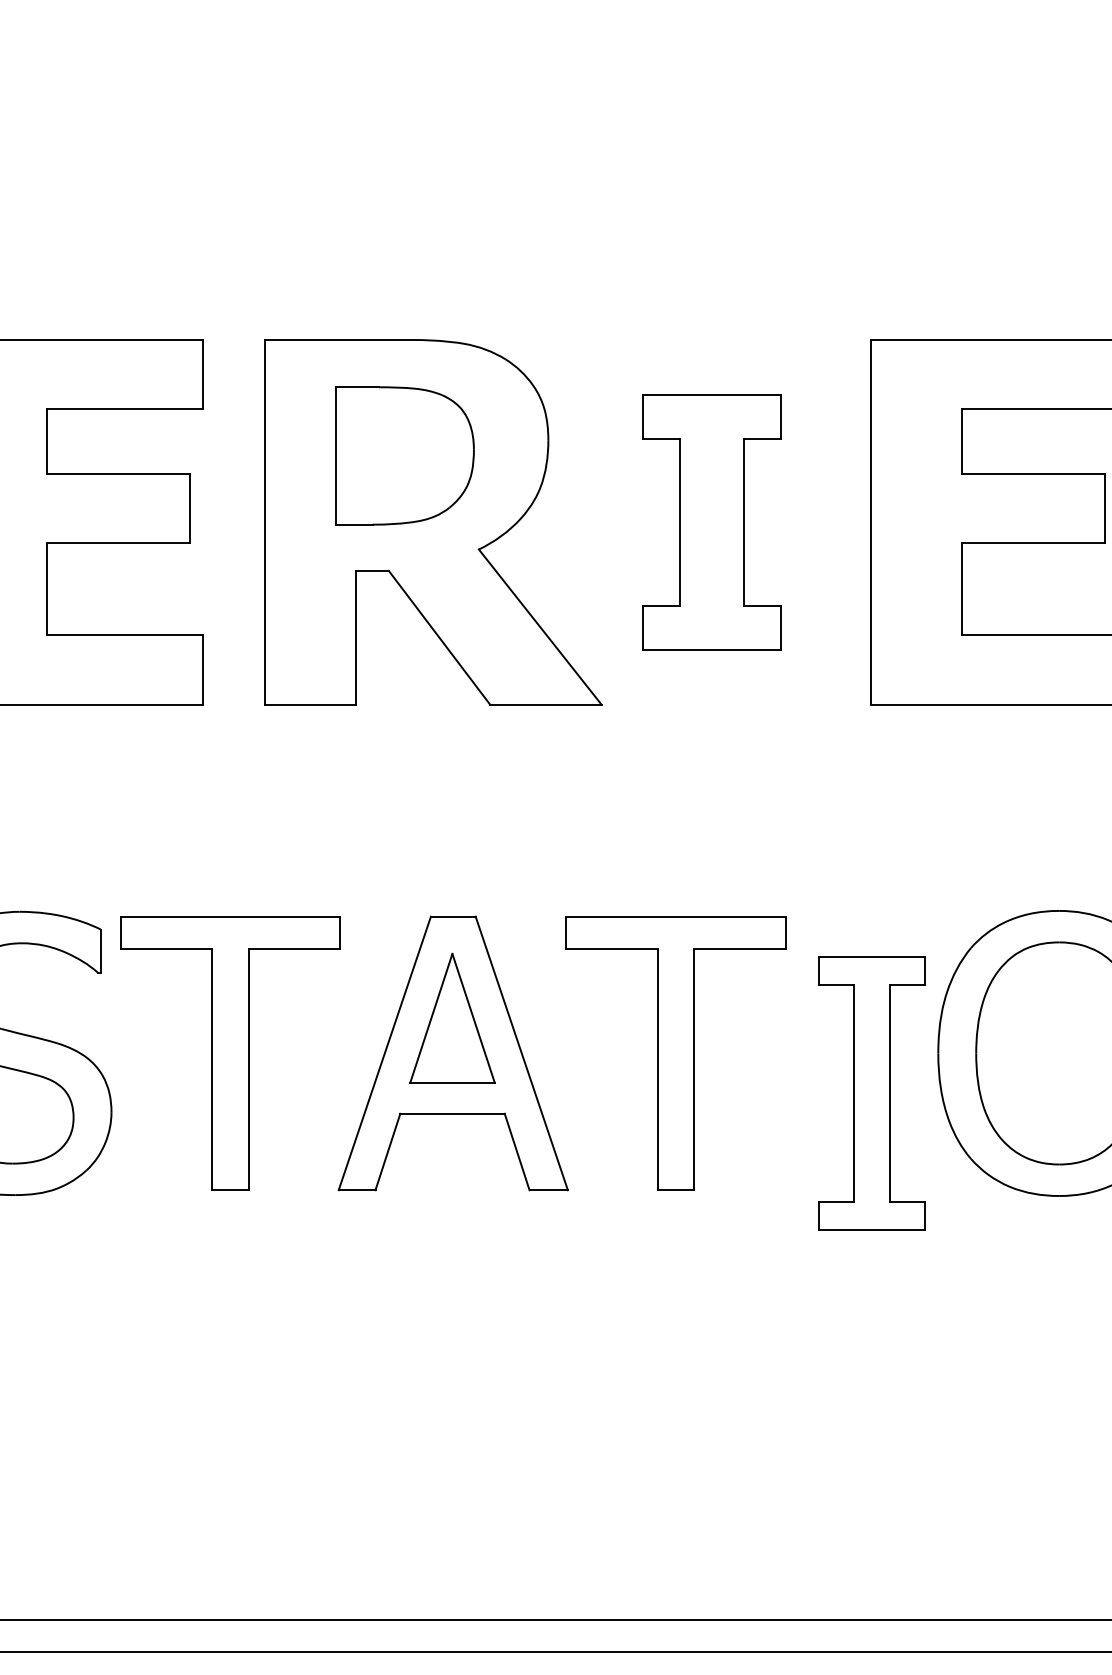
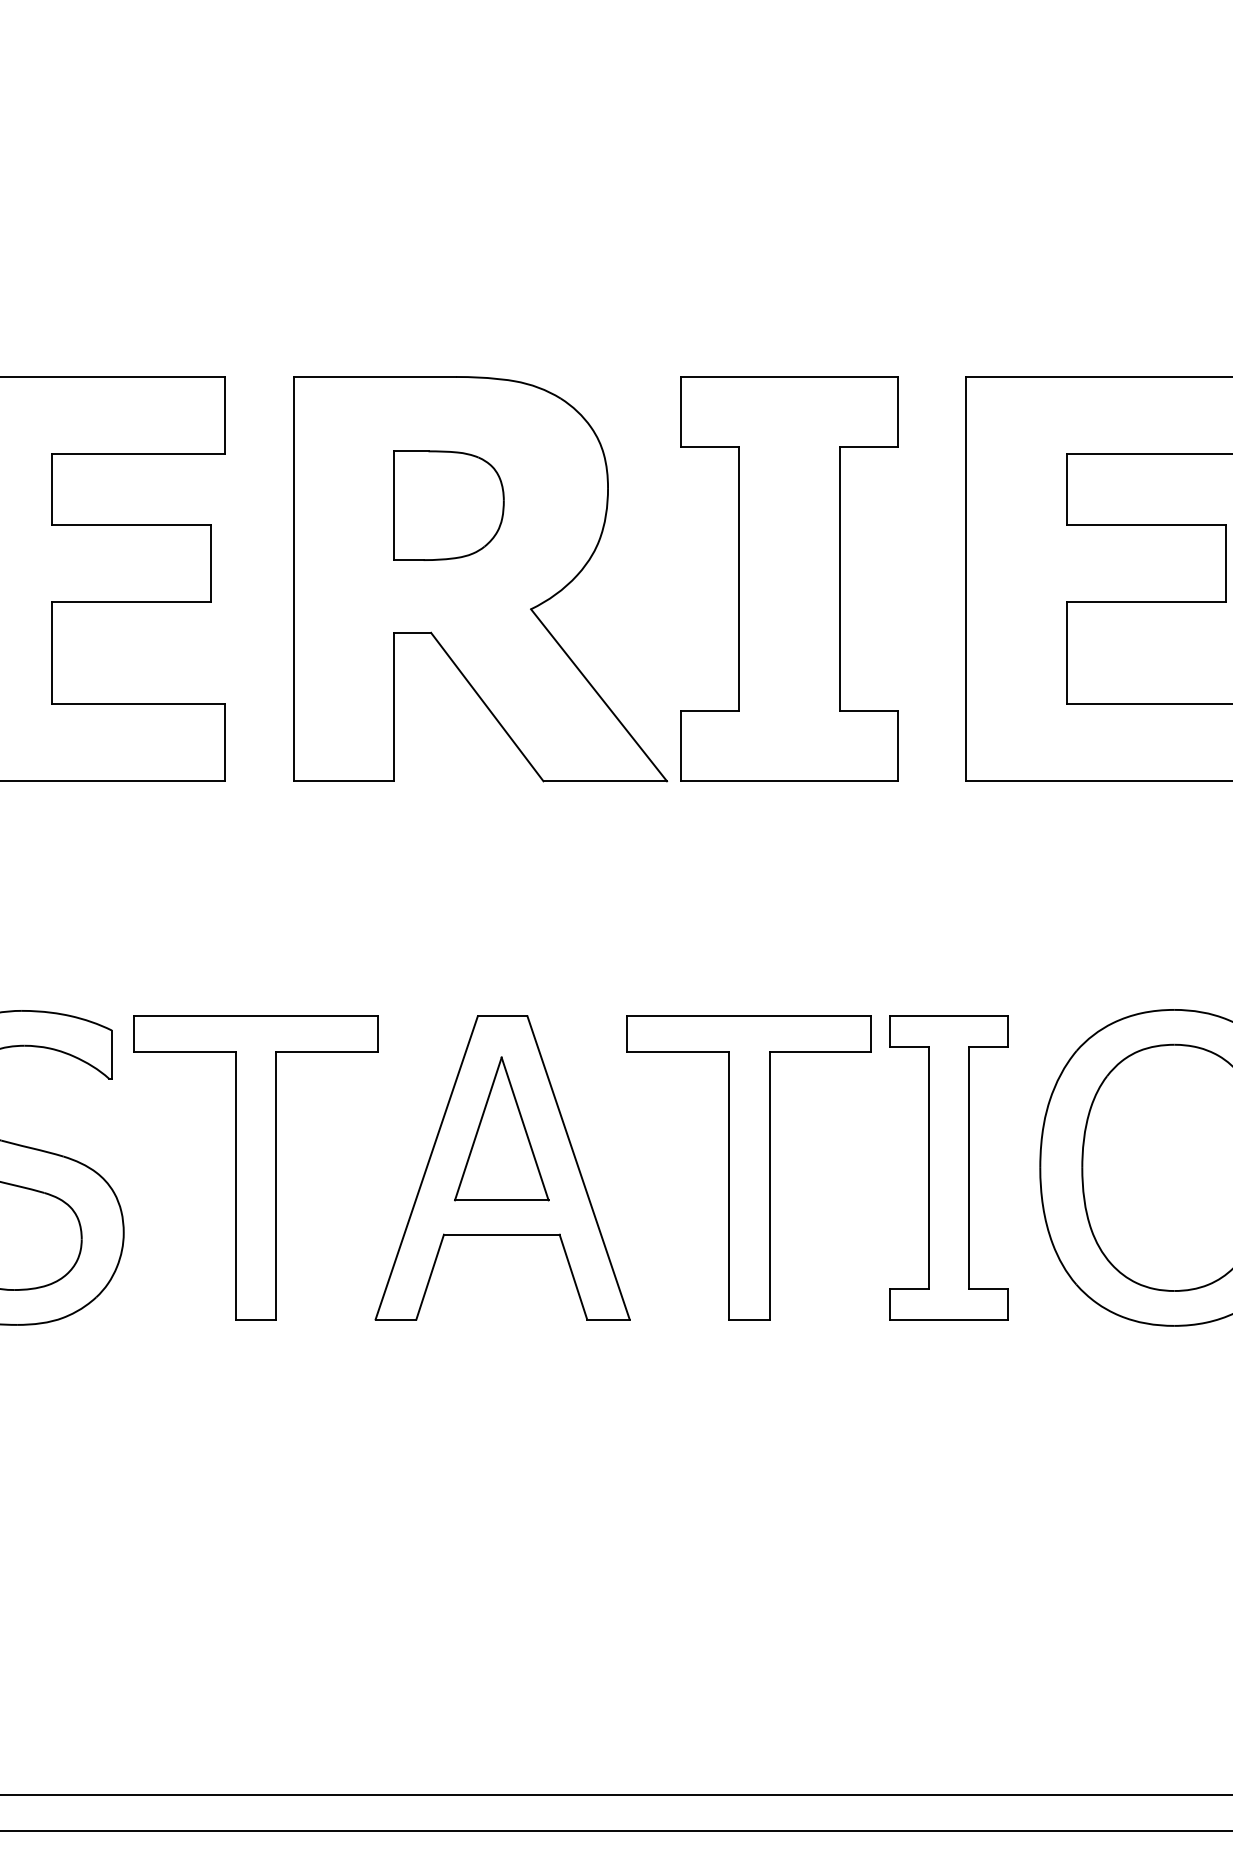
part: (405, 456) -> (449, 506), size x0.71
part: (711, 522) -> (788, 579), size x1.43
part: (871, 1093) -> (948, 1167), moved

